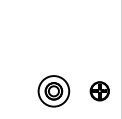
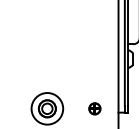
part: (99, 91) -> (94, 108), size x0.6

